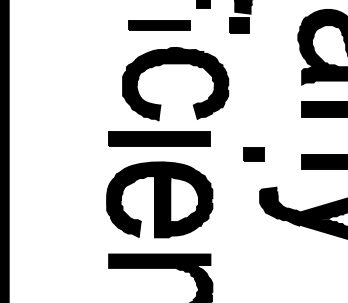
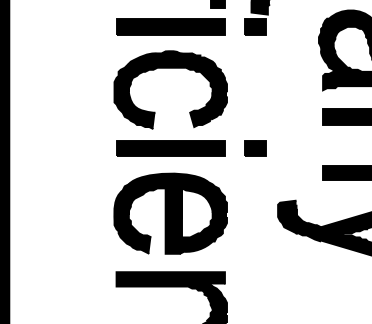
part: (159, 24) -> (170, 26), size x1.67
part: (175, 64) -> (170, 68), moved
part: (253, 154) -> (255, 148), moved

